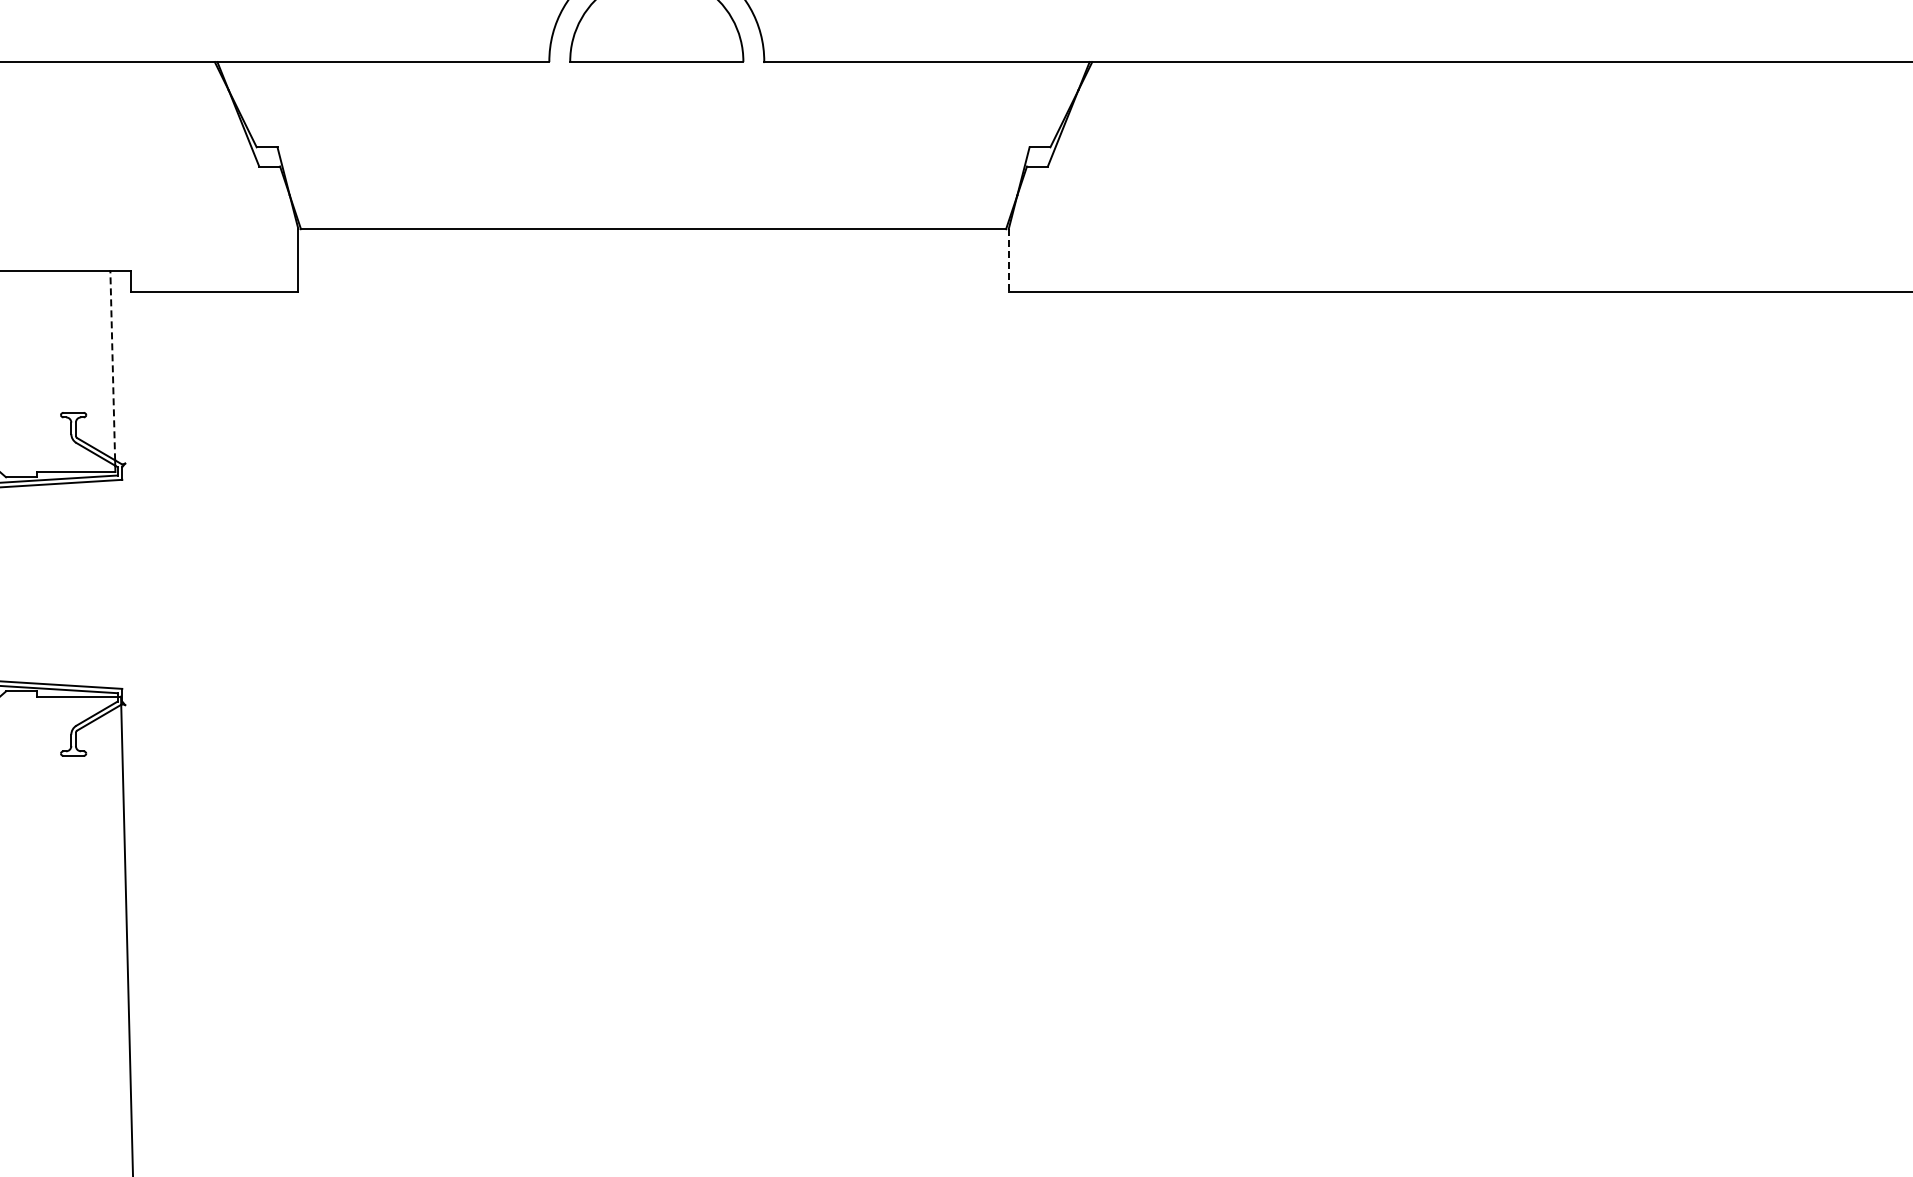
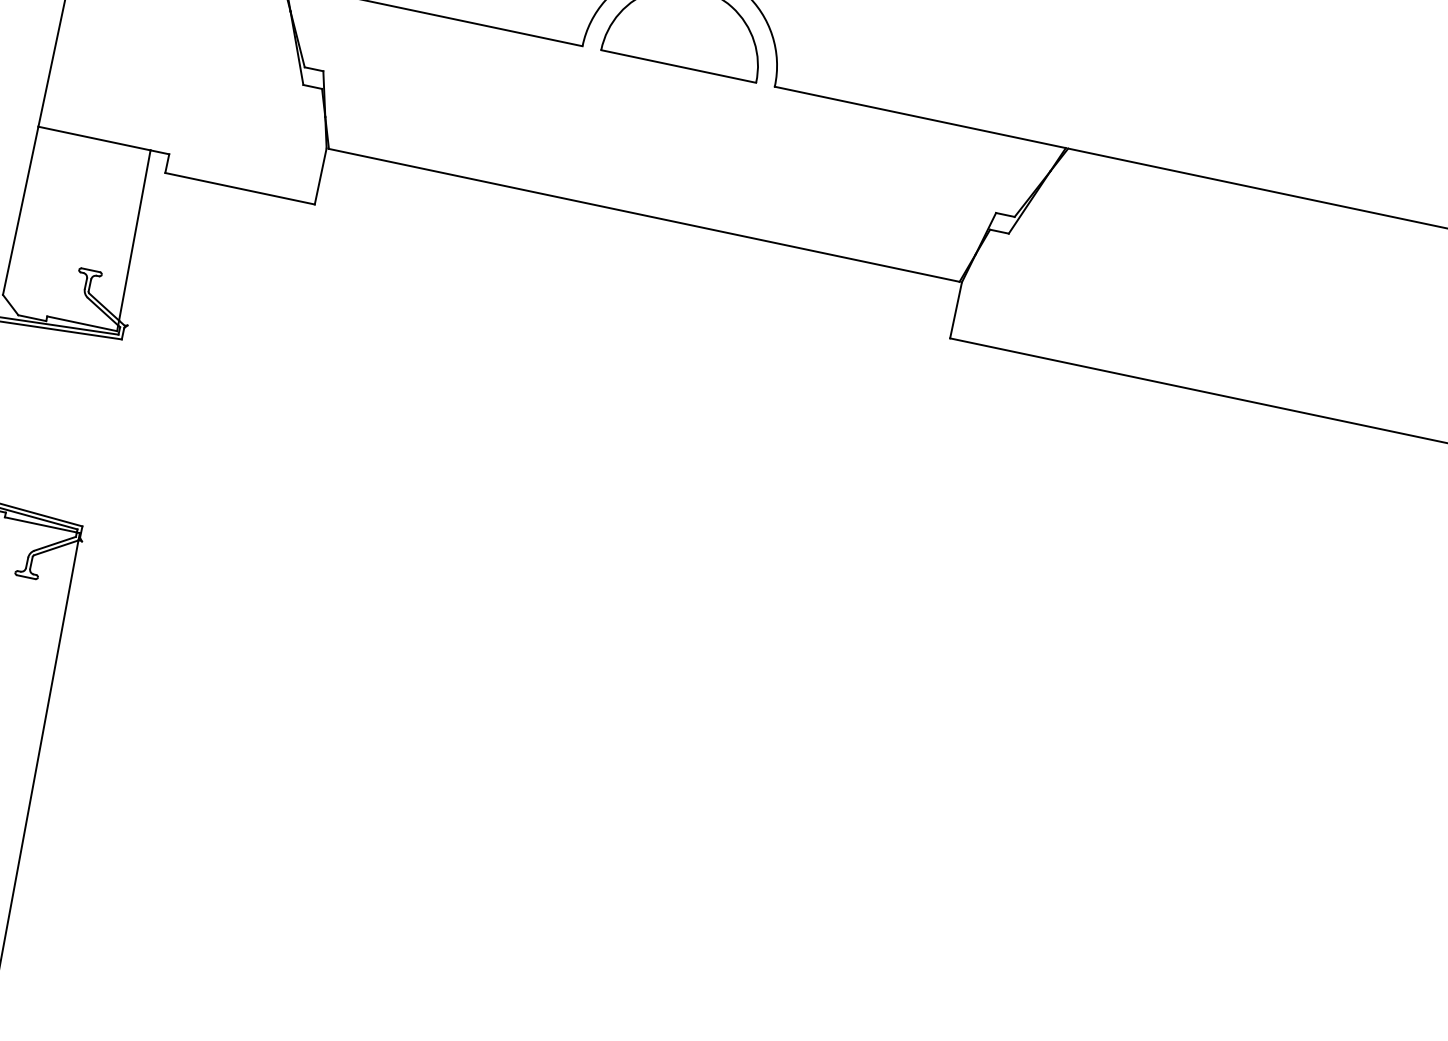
line: (1008, 261) -> (955, 311), dashed -> solid
line: (112, 365) -> (134, 235), dashed -> solid

